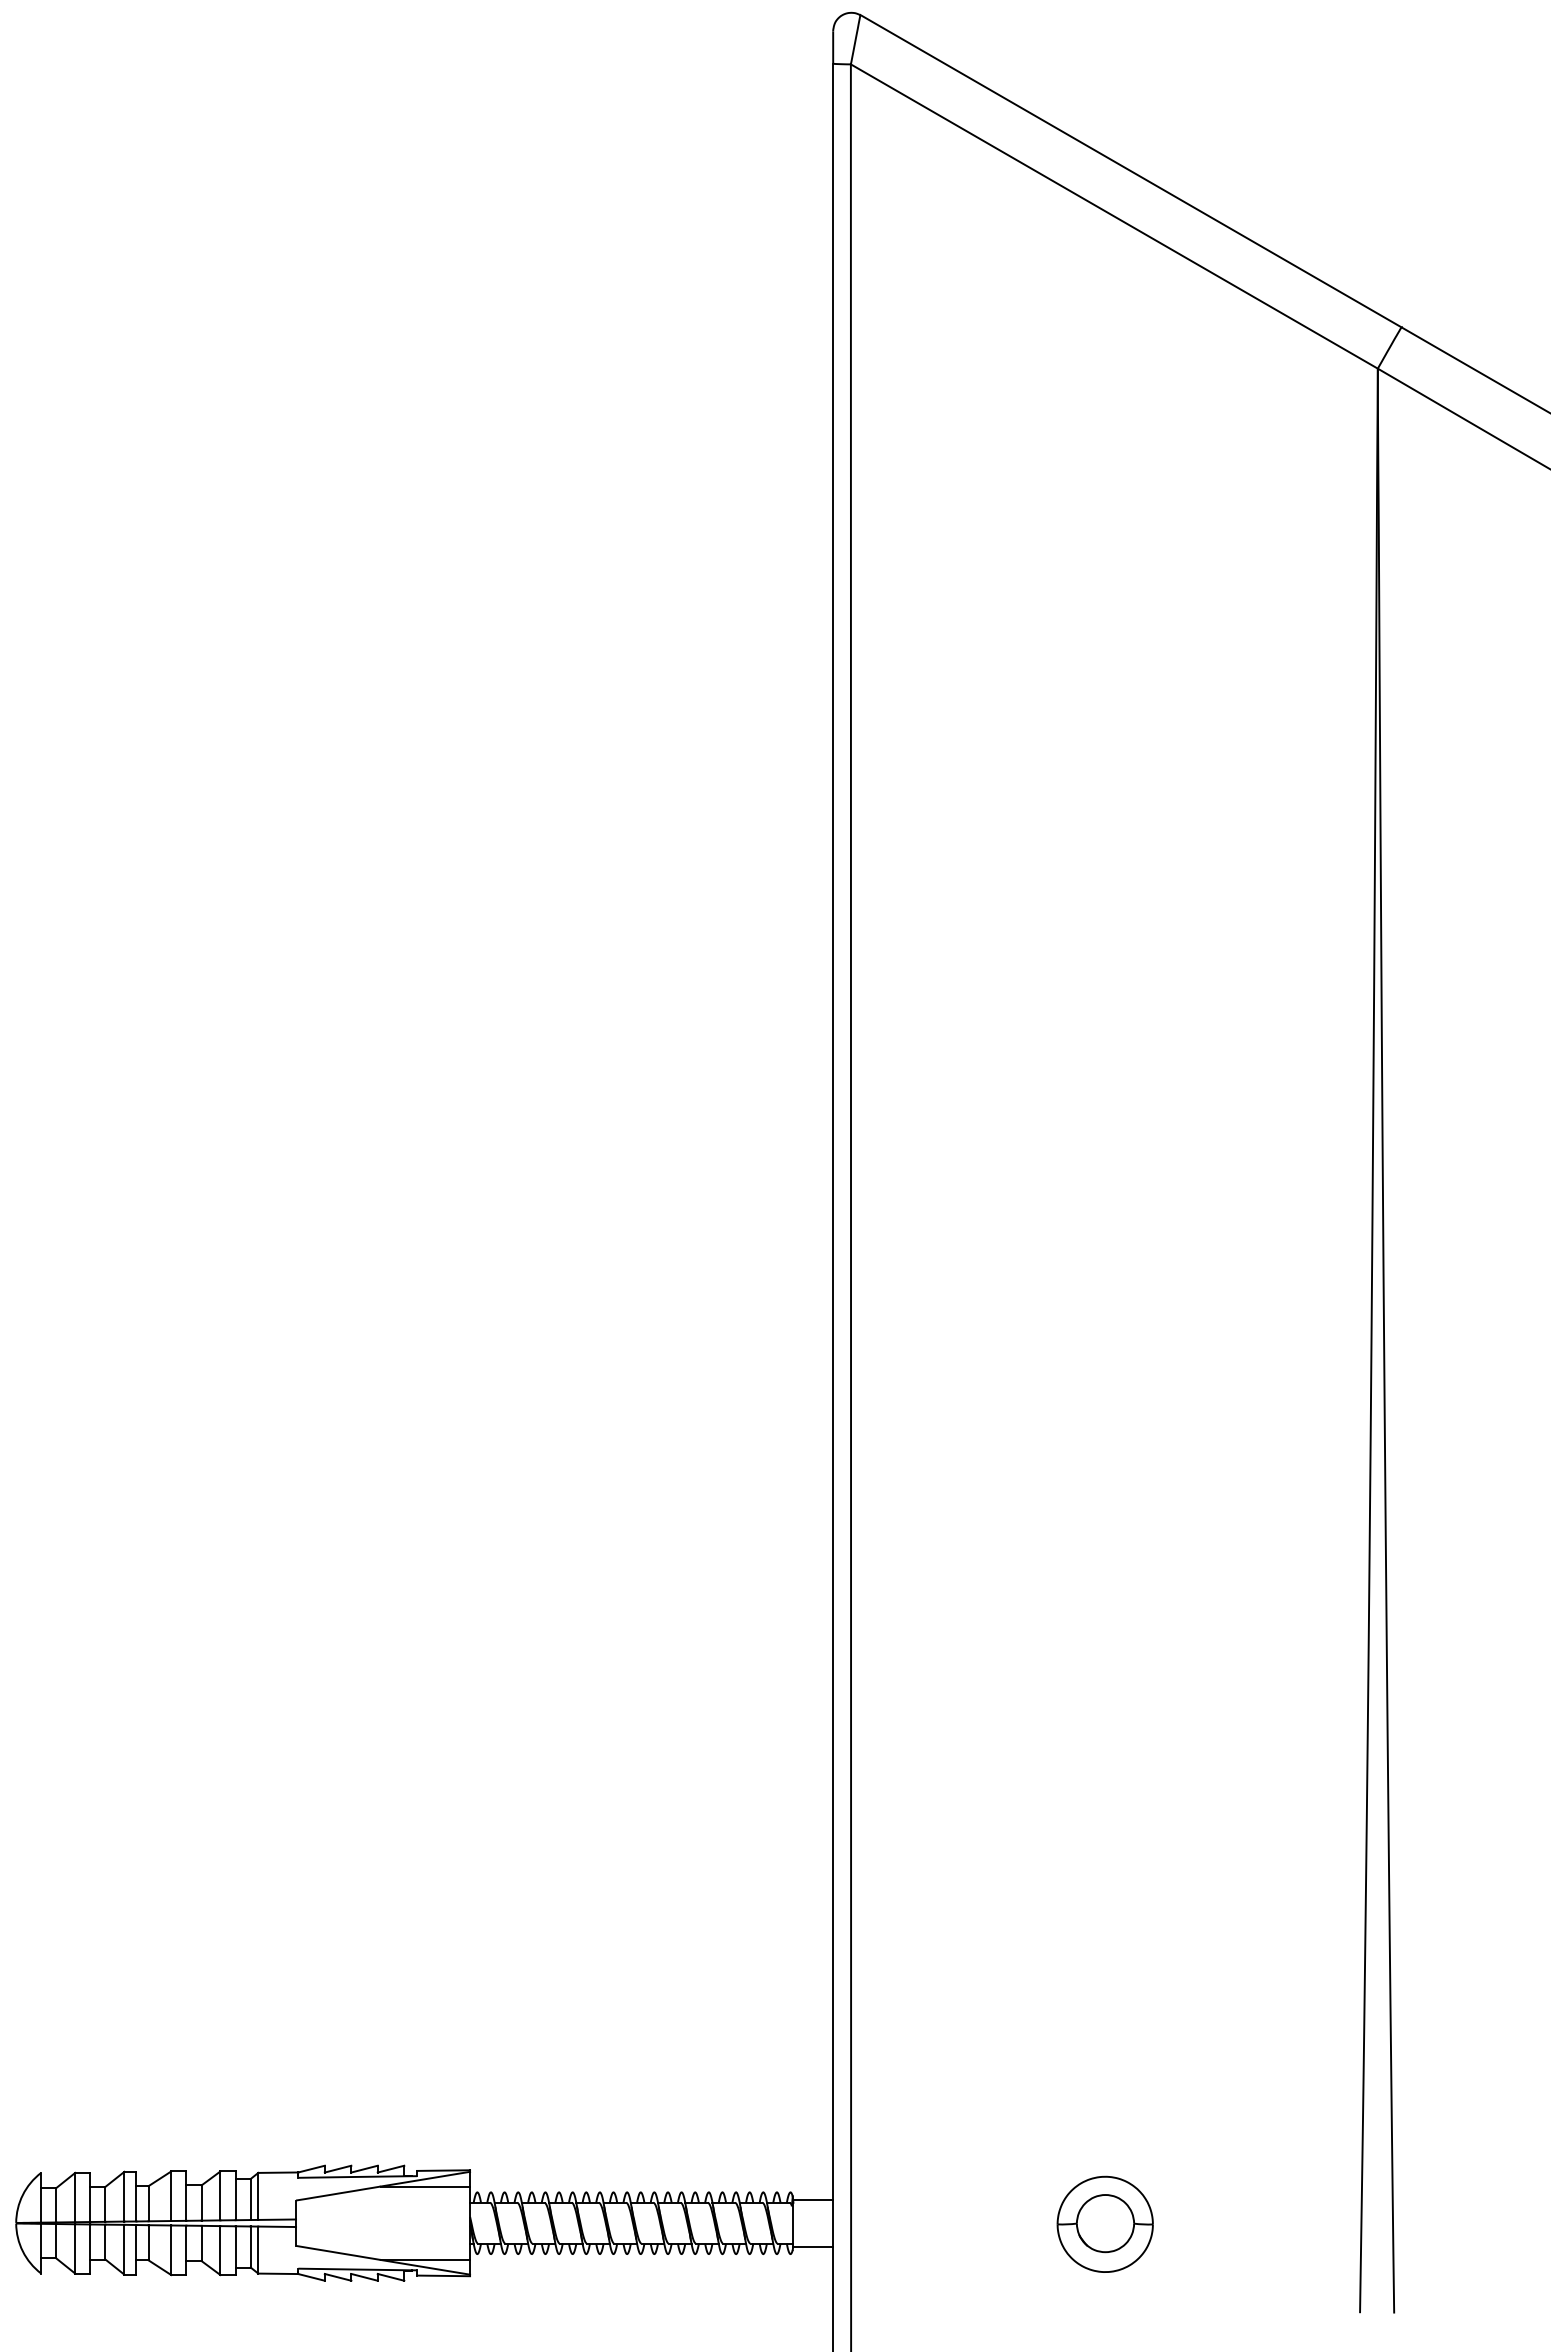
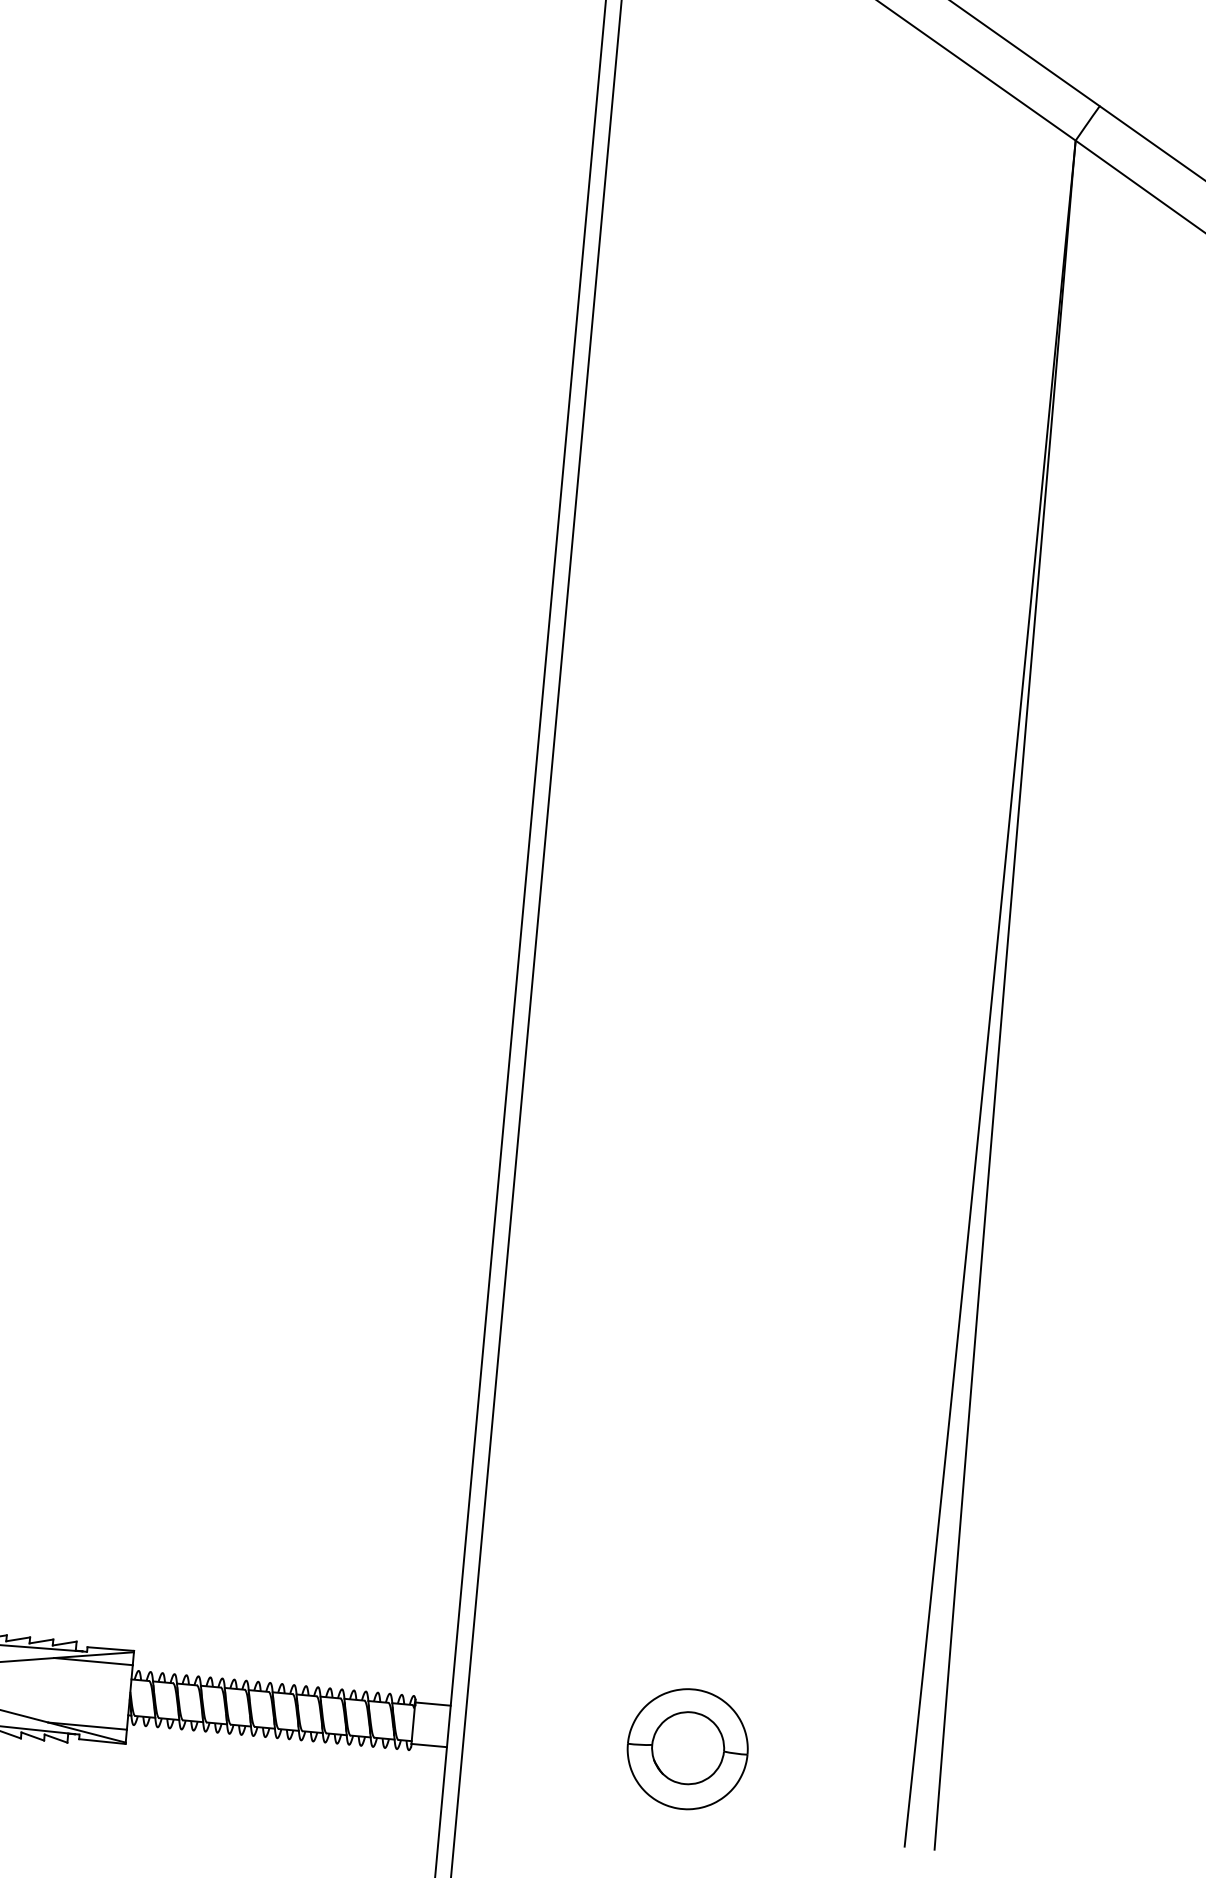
part: (1105, 2224) -> (688, 1749), size x1.43

